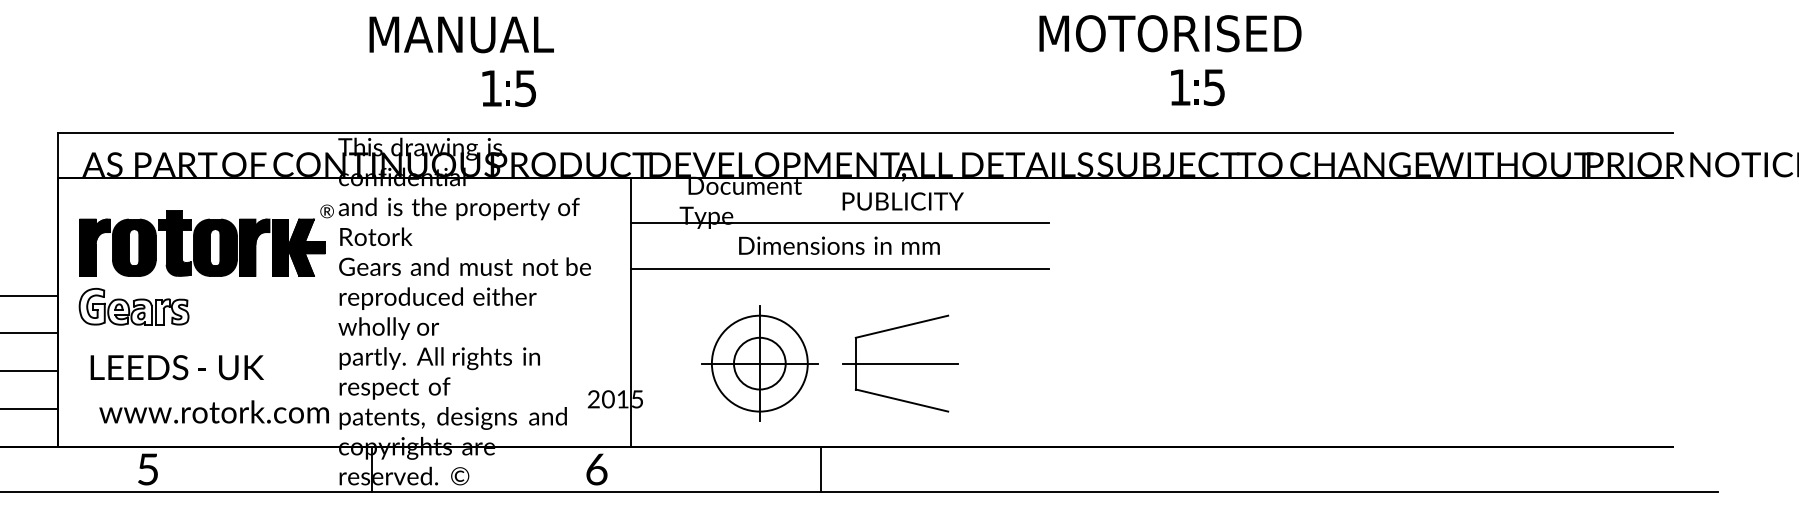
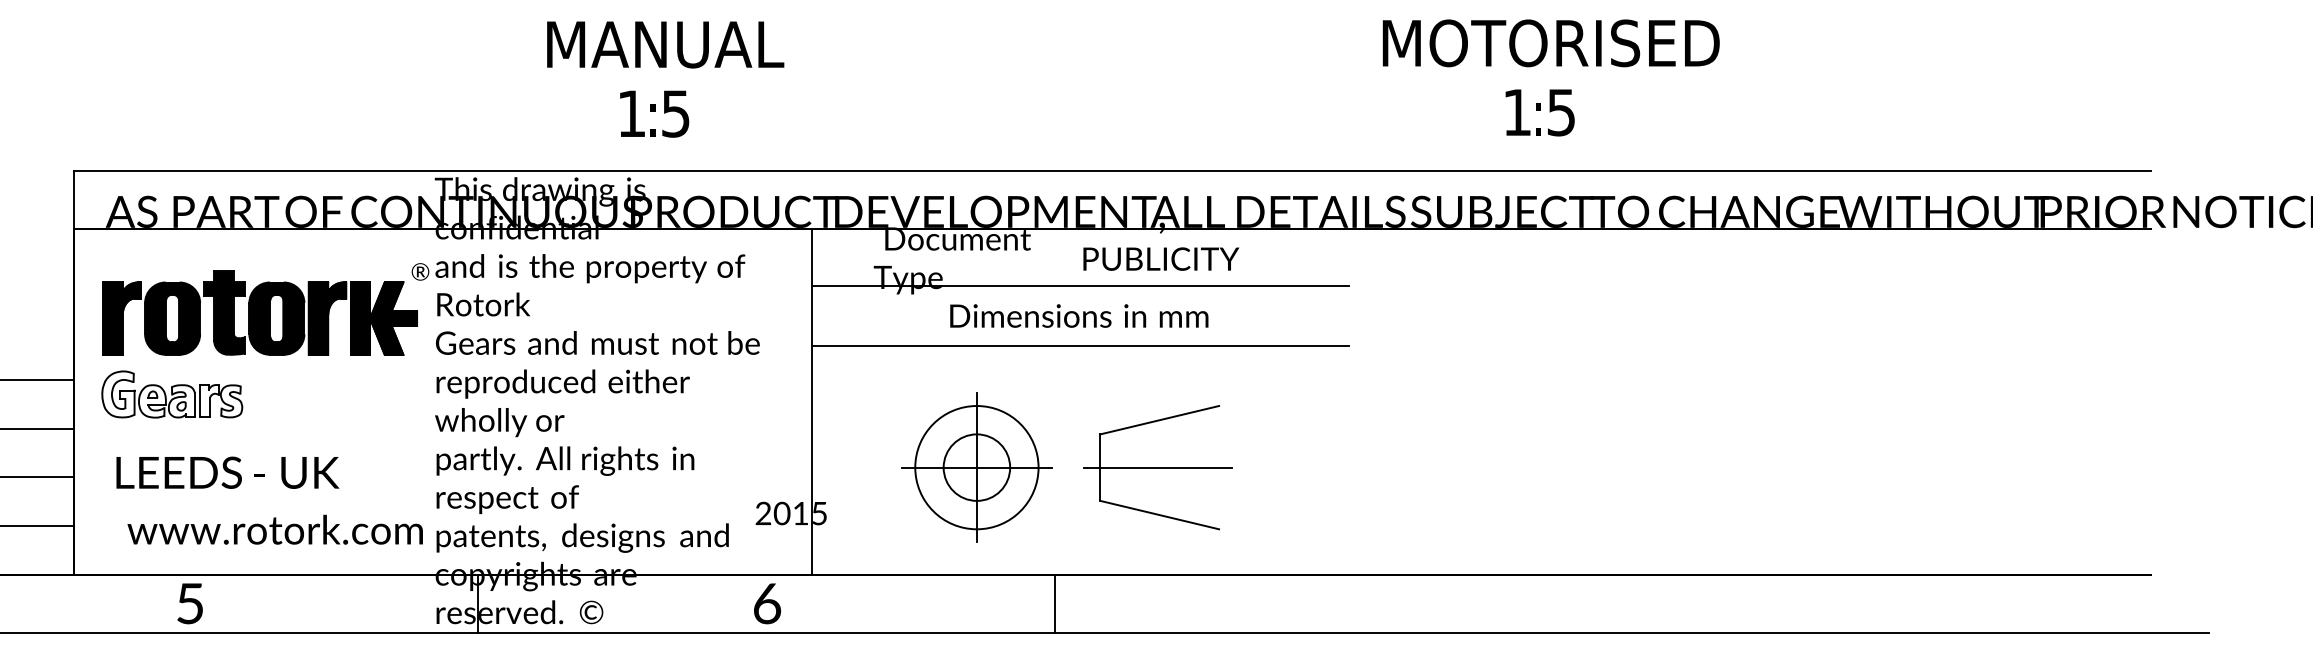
text: (1170, 33) -> (1551, 43), moved
text: (461, 34) -> (665, 44), moved

